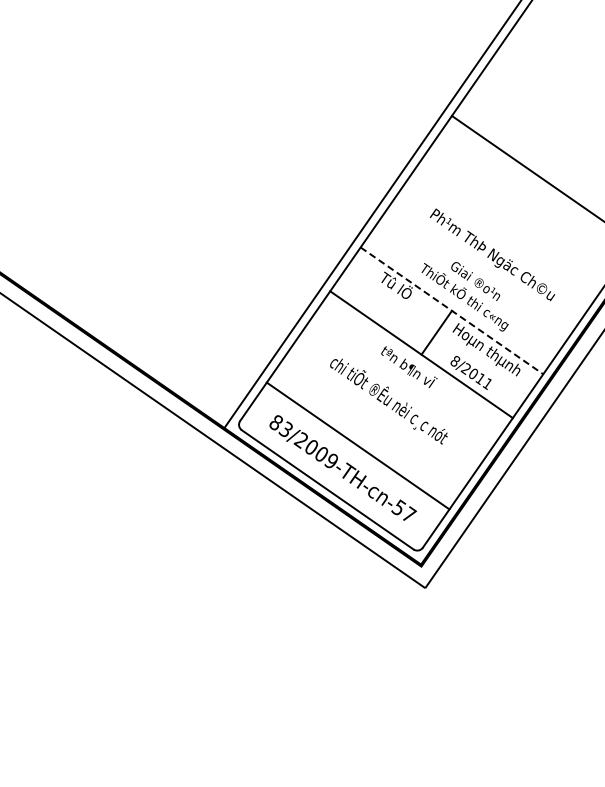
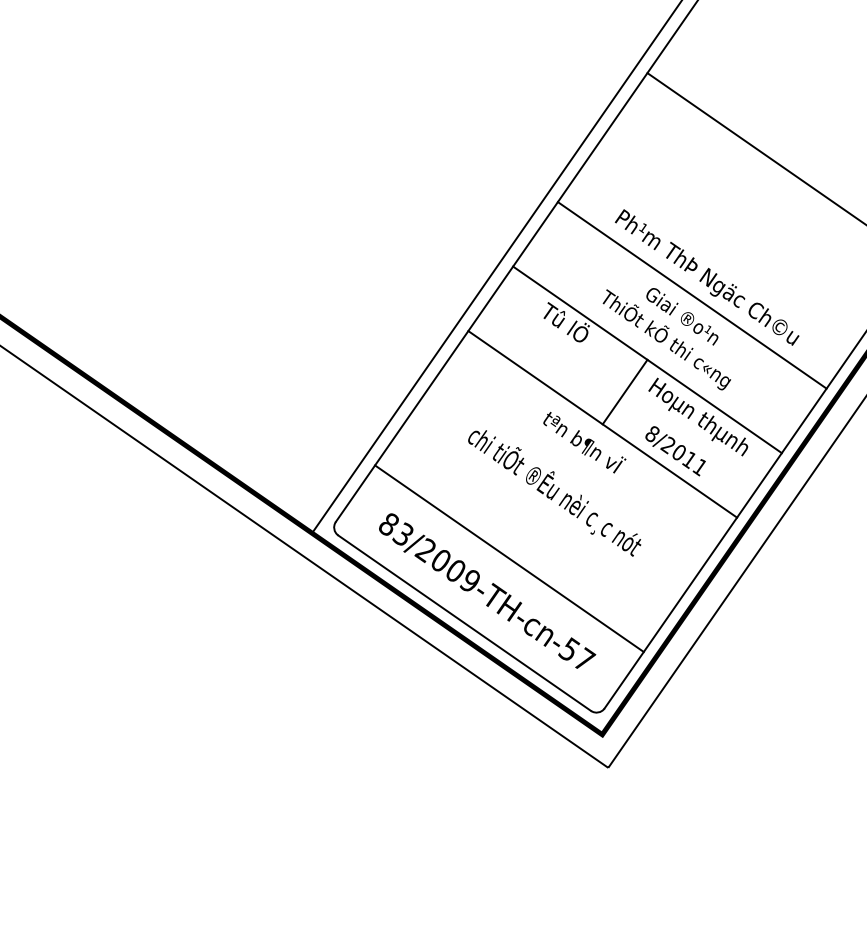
line: (482, 266) -> (692, 294), added
line: (452, 311) -> (648, 360), dashed -> solid

